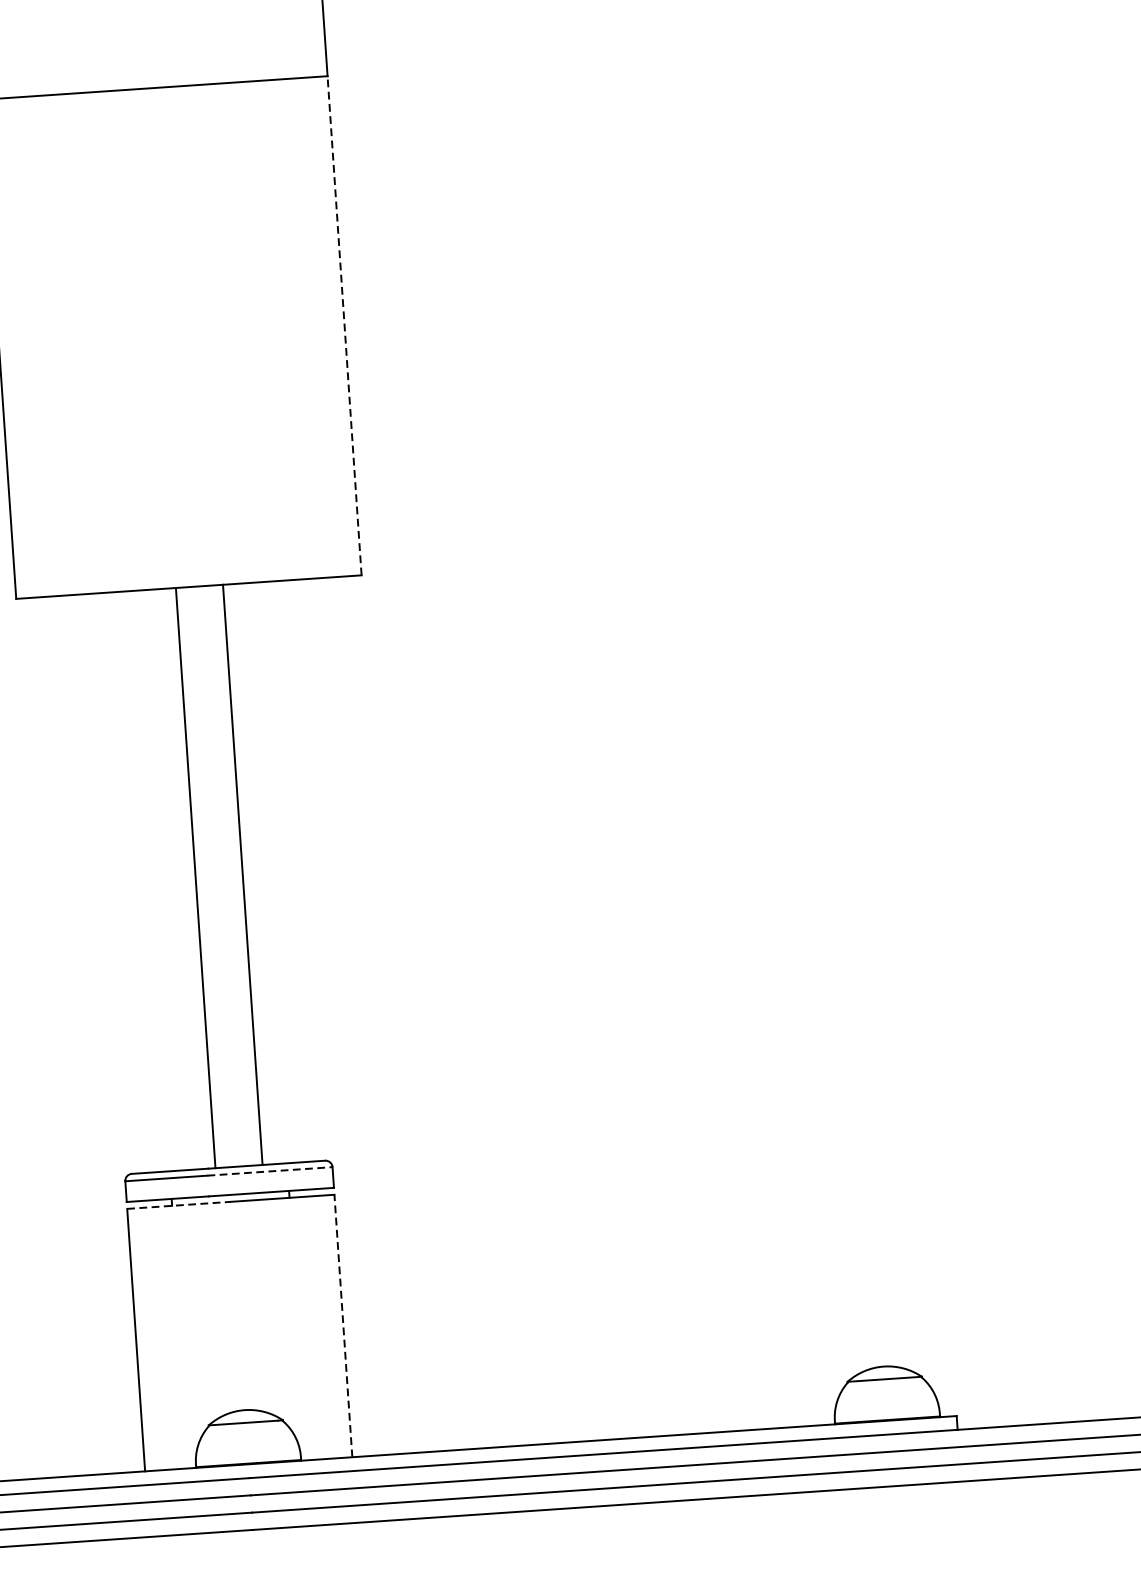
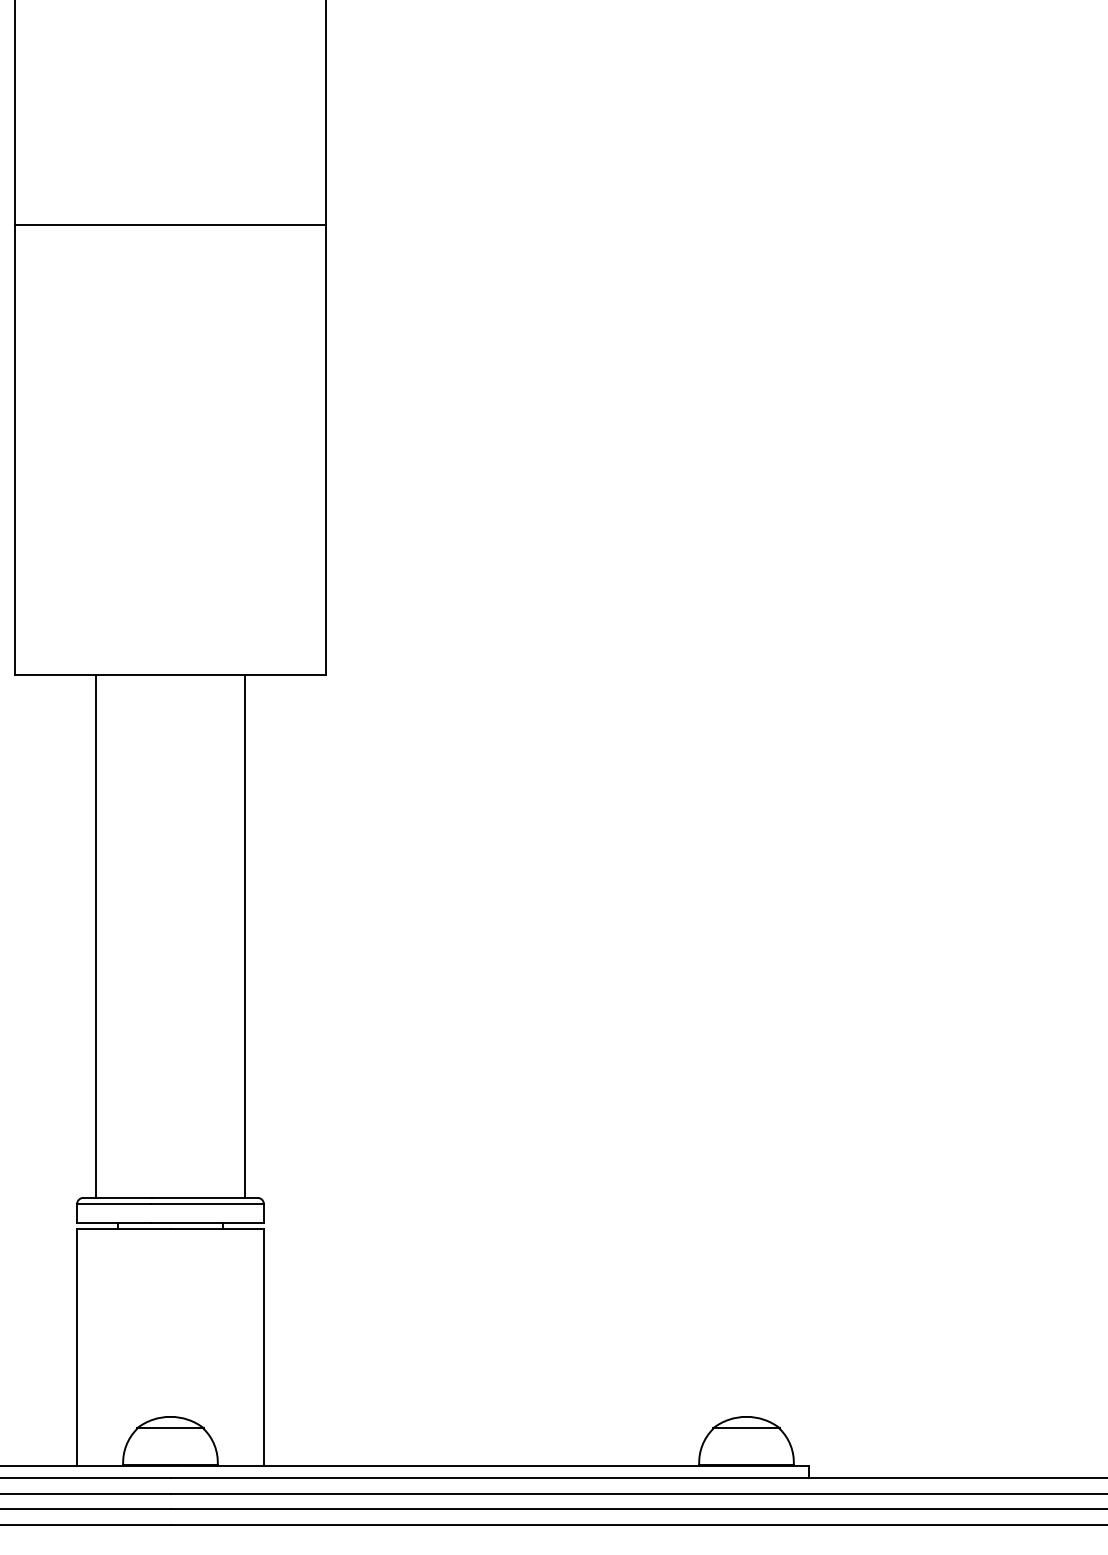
line: (344, 325) -> (326, 449), dashed -> solid
line: (243, 873) -> (245, 935), moved
line: (195, 877) -> (95, 935), moved
line: (271, 1171) -> (208, 1204), dashed -> solid
line: (178, 1205) -> (123, 1229), dashed -> solid
line: (342, 1325) -> (263, 1346), dashed -> solid

